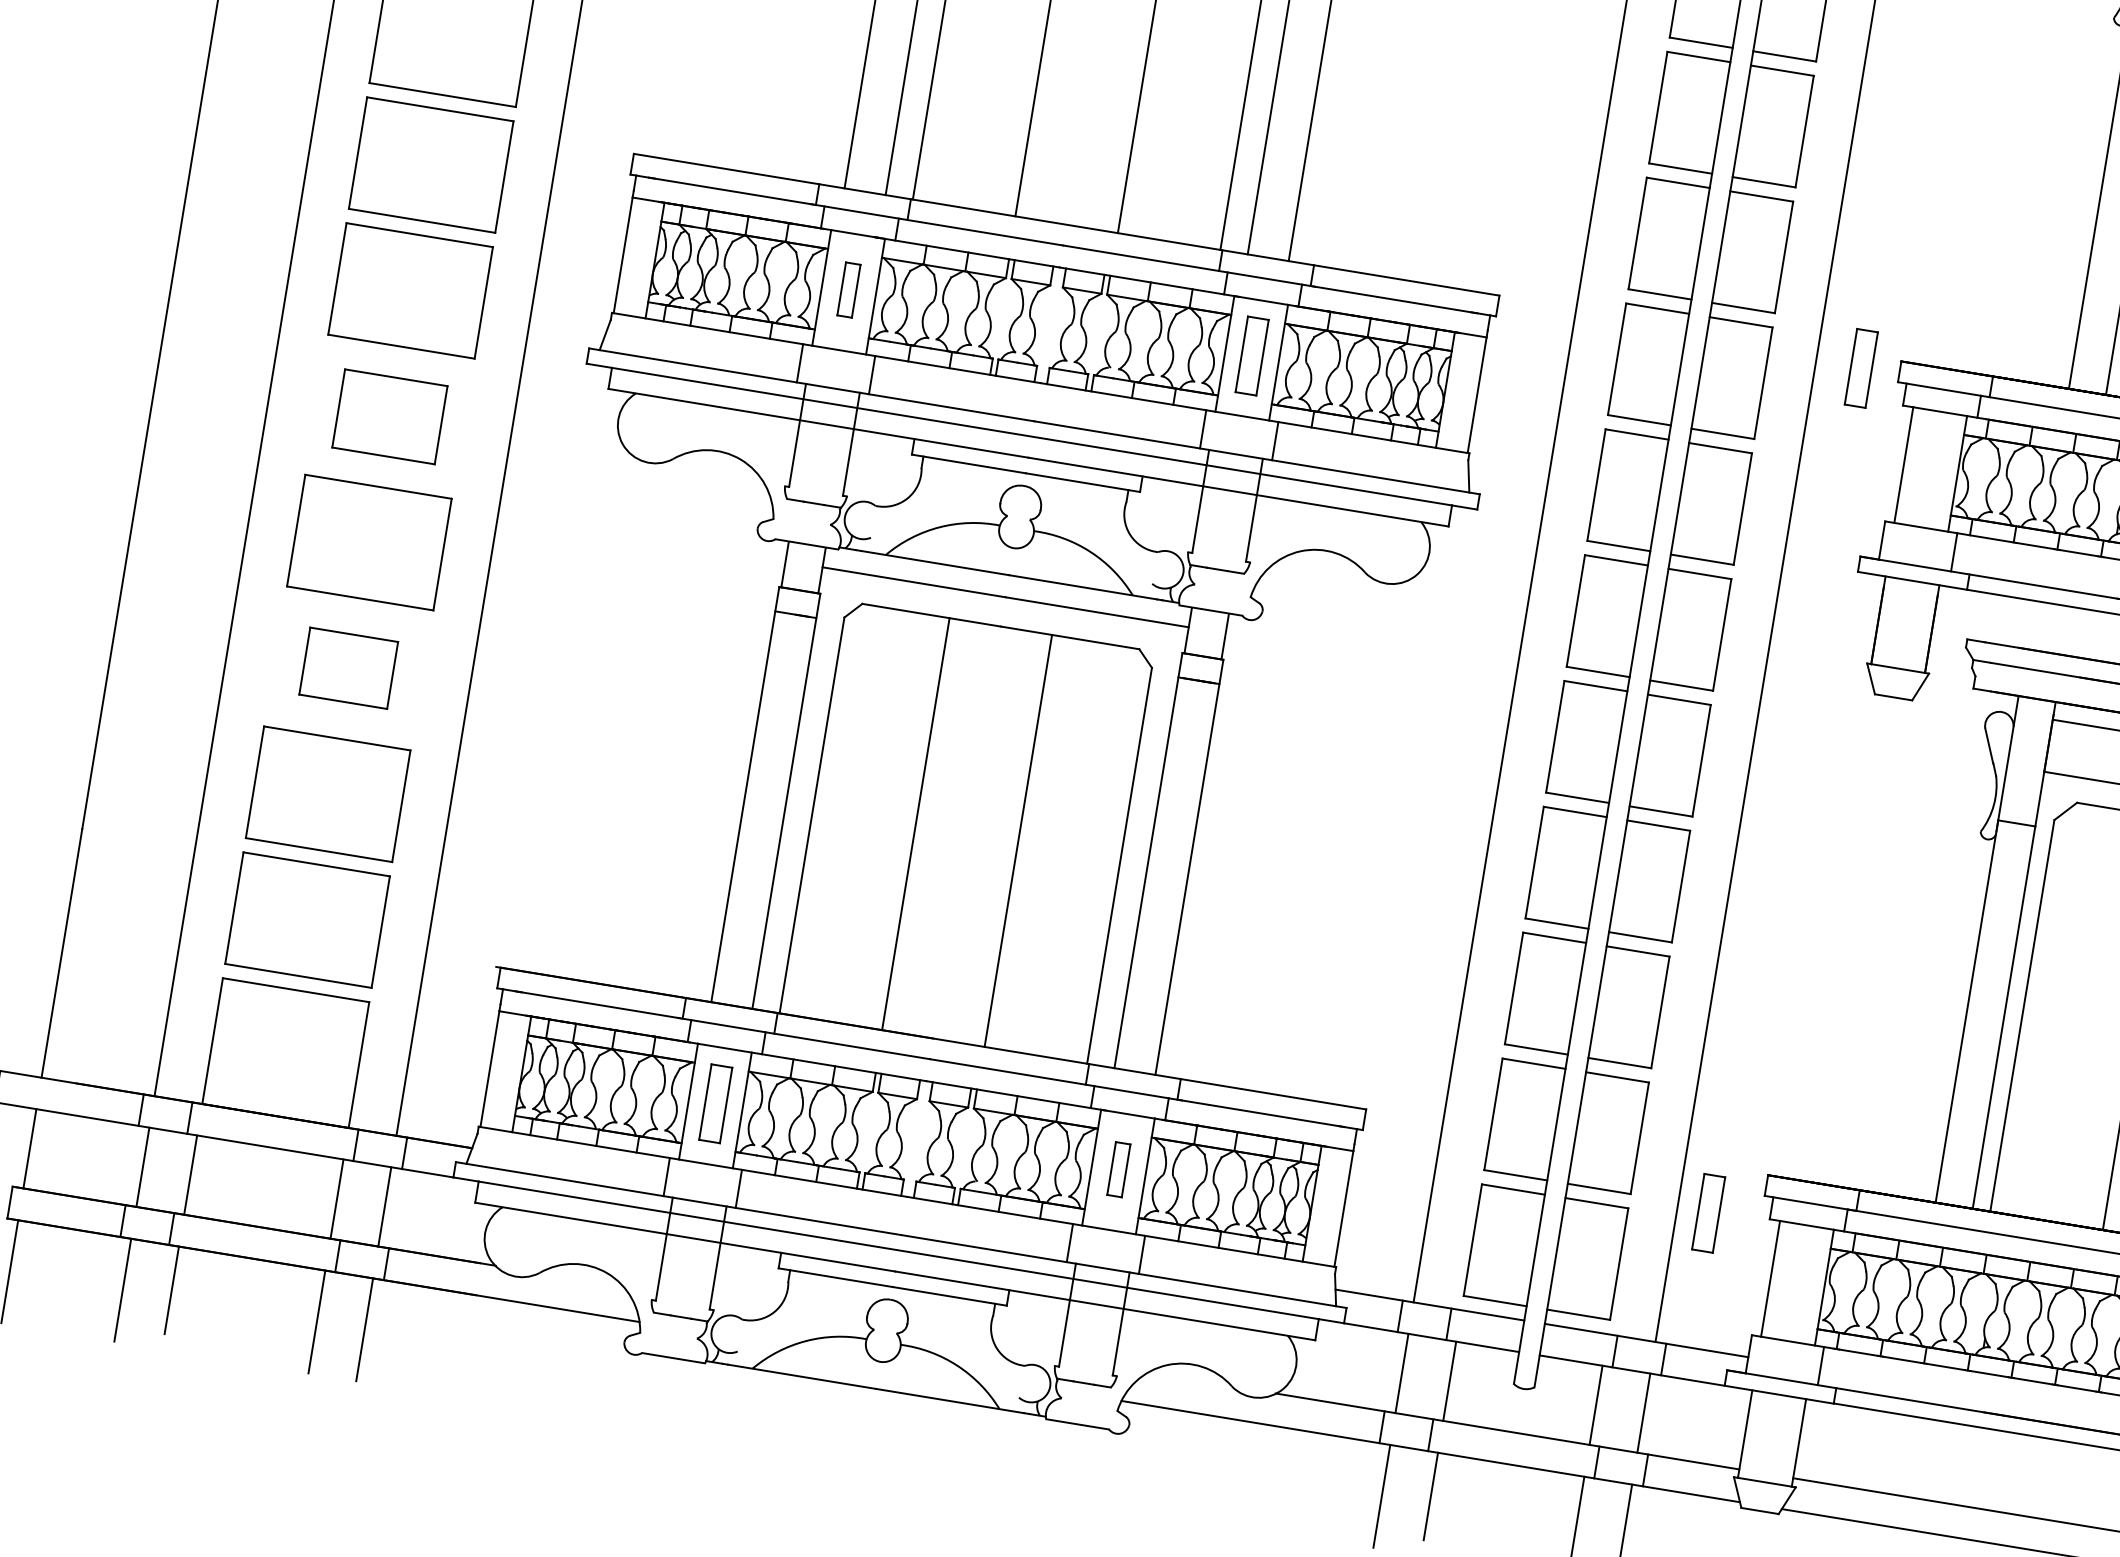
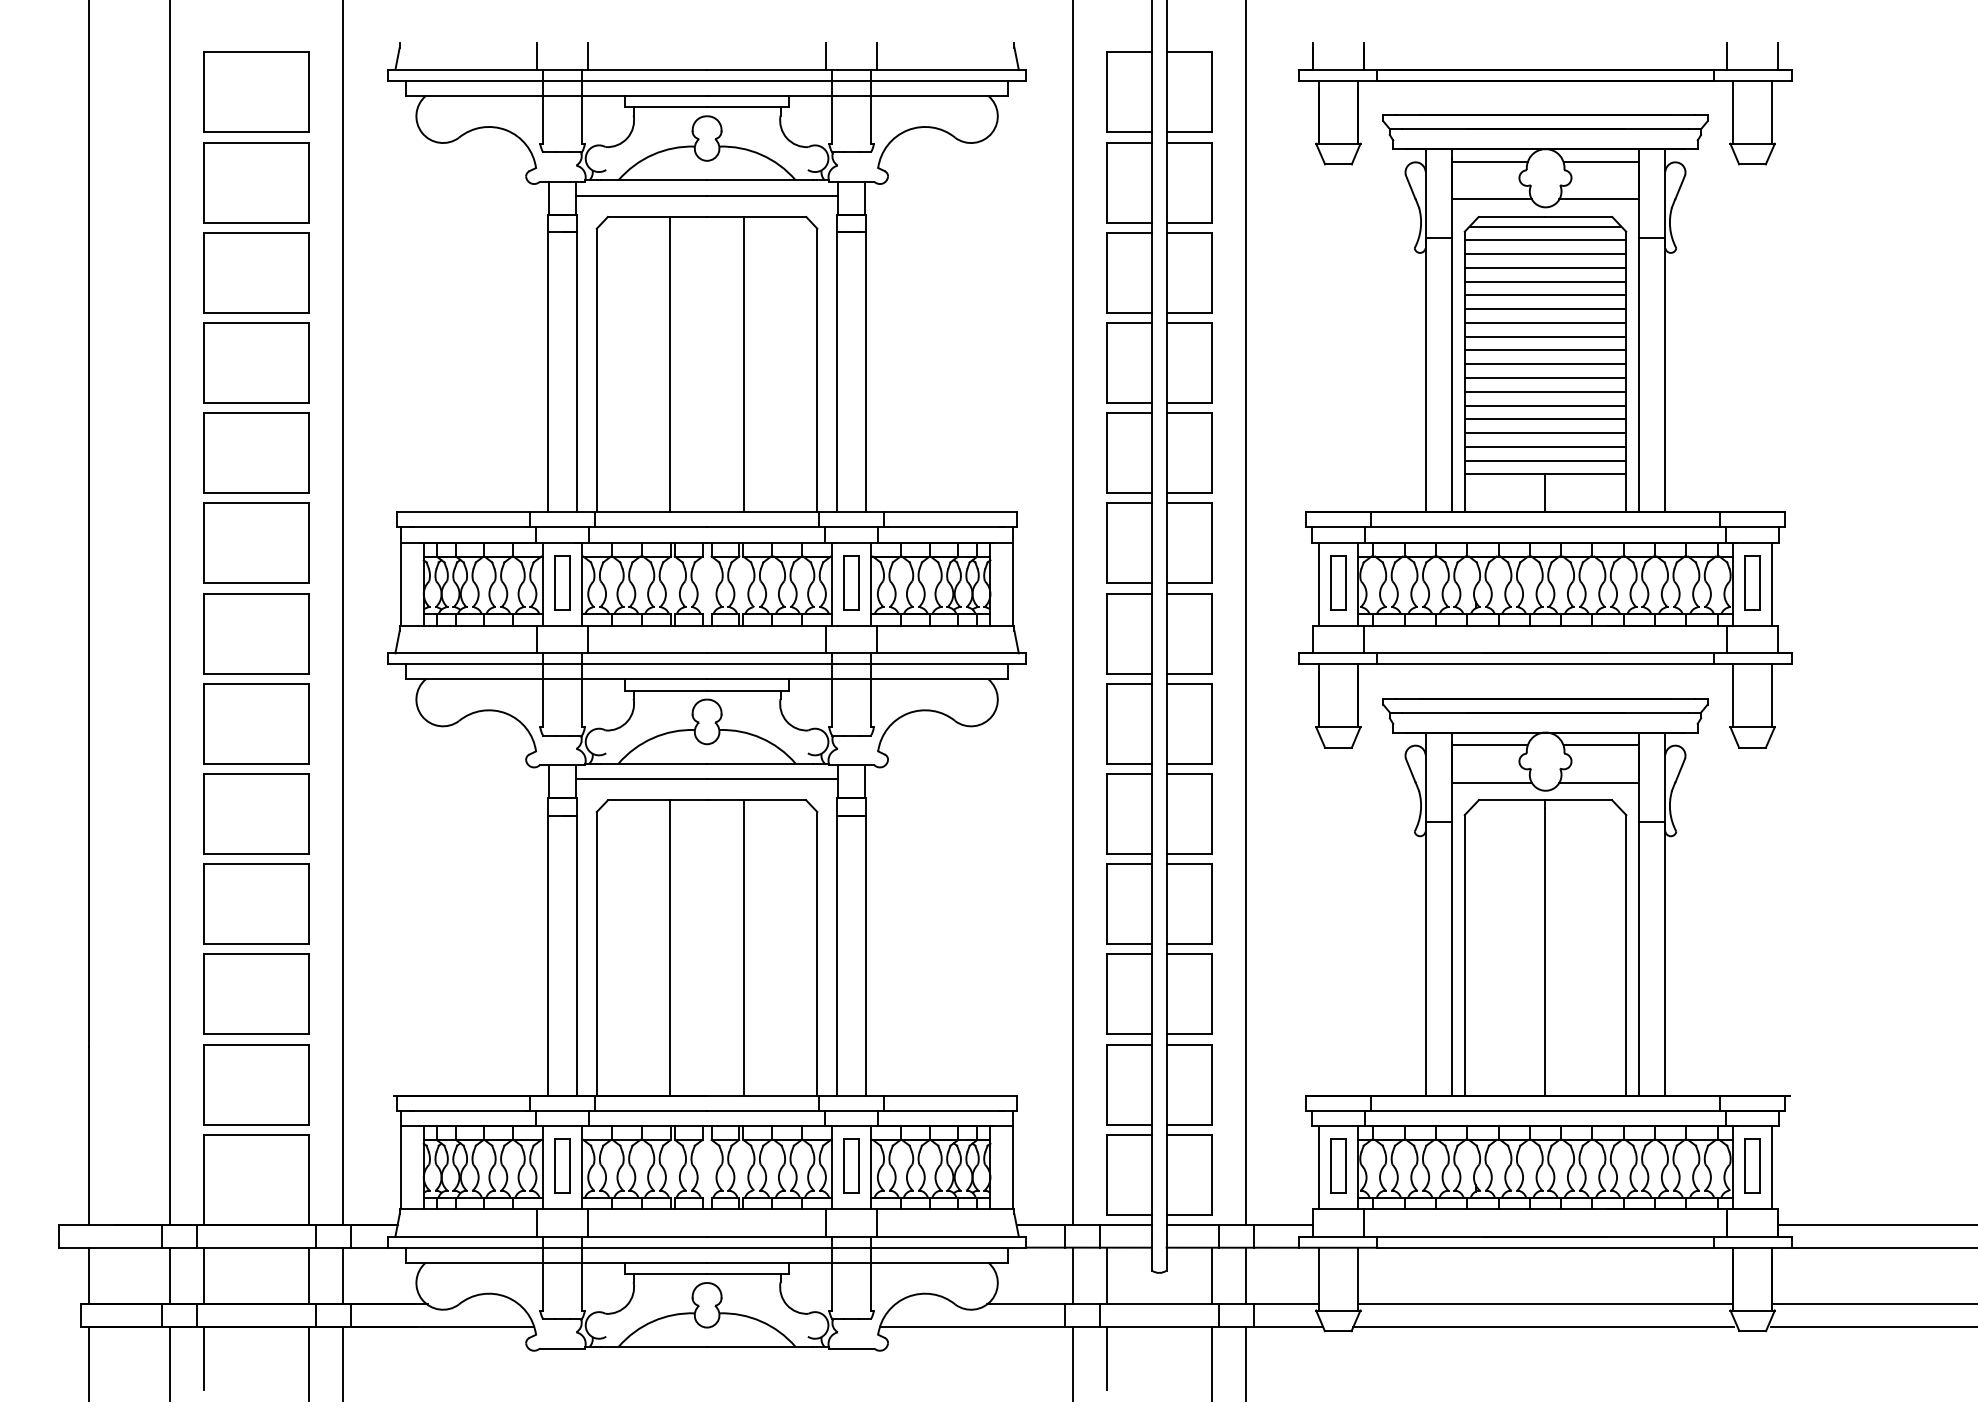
part: (848, 289) -> (562, 582), size x1.43
part: (1861, 367) -> (1338, 582), moved
part: (389, 416) -> (256, 723), size x1.43
part: (348, 667) -> (256, 903), size x1.67
part: (1118, 1168) -> (851, 1165), size x1.43
part: (1709, 1212) -> (1338, 1165), moved

